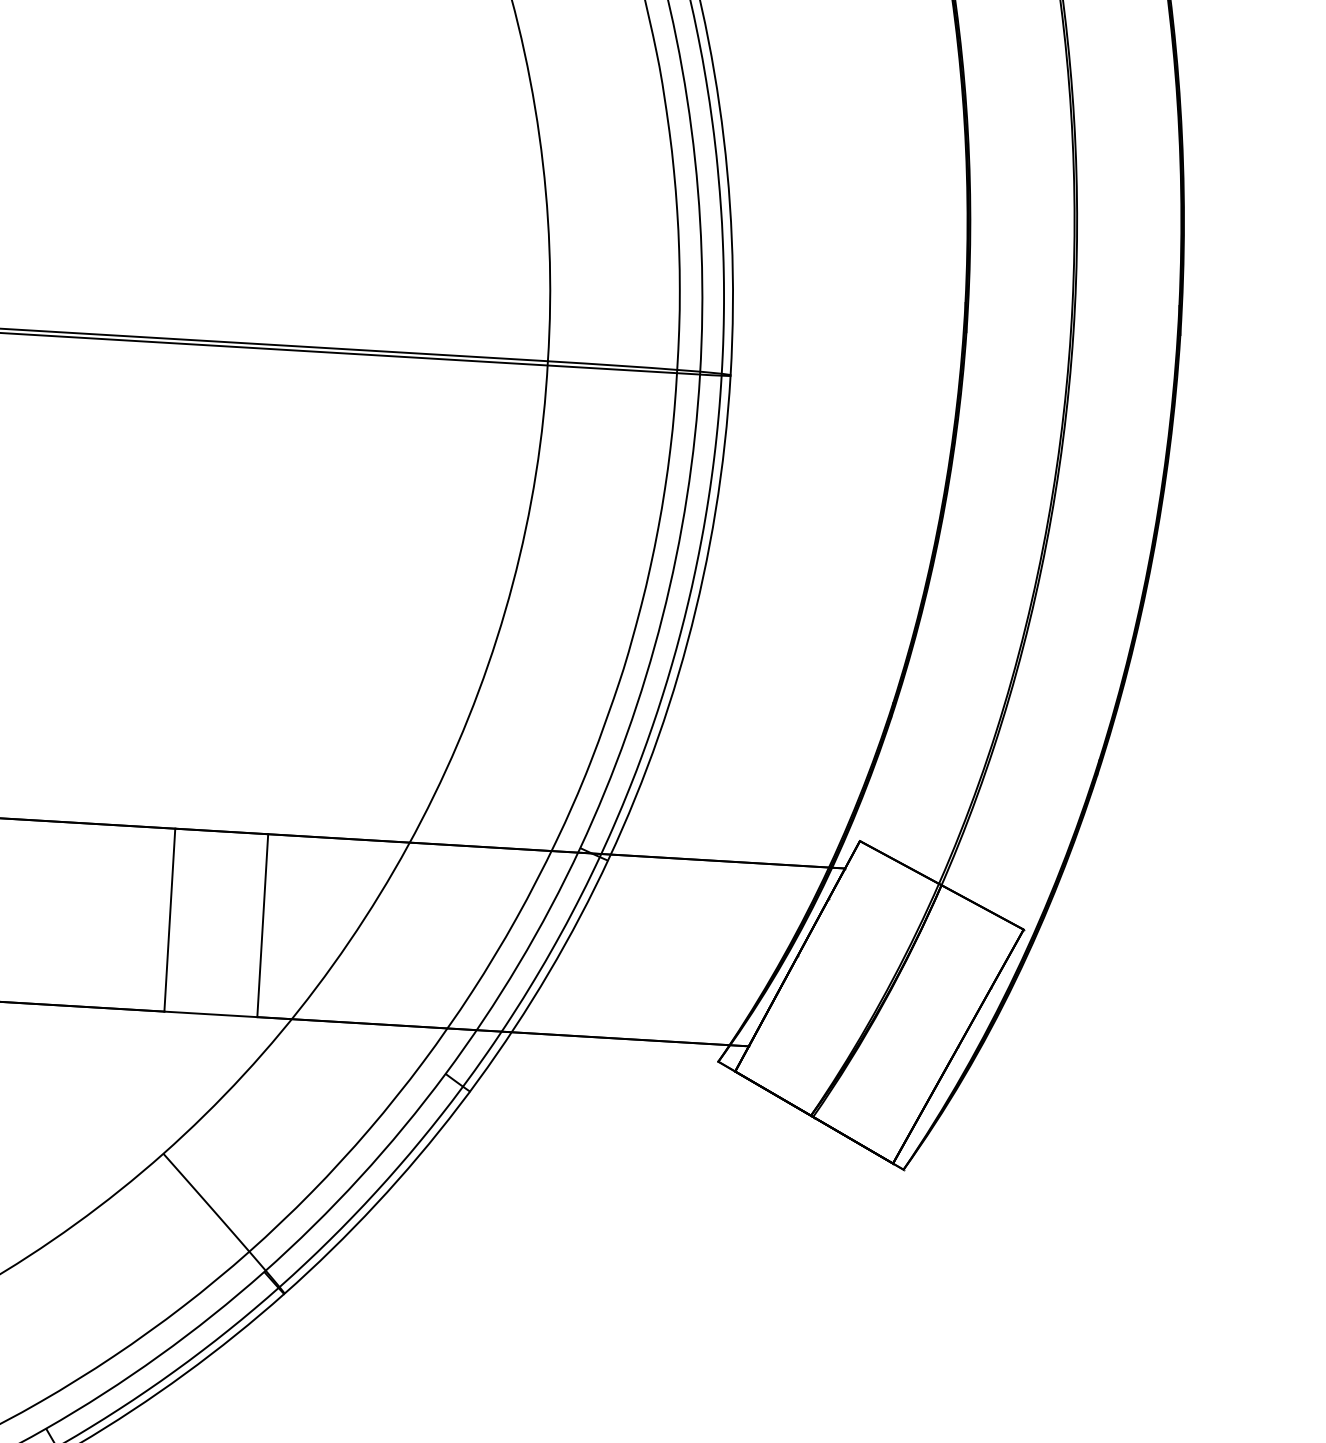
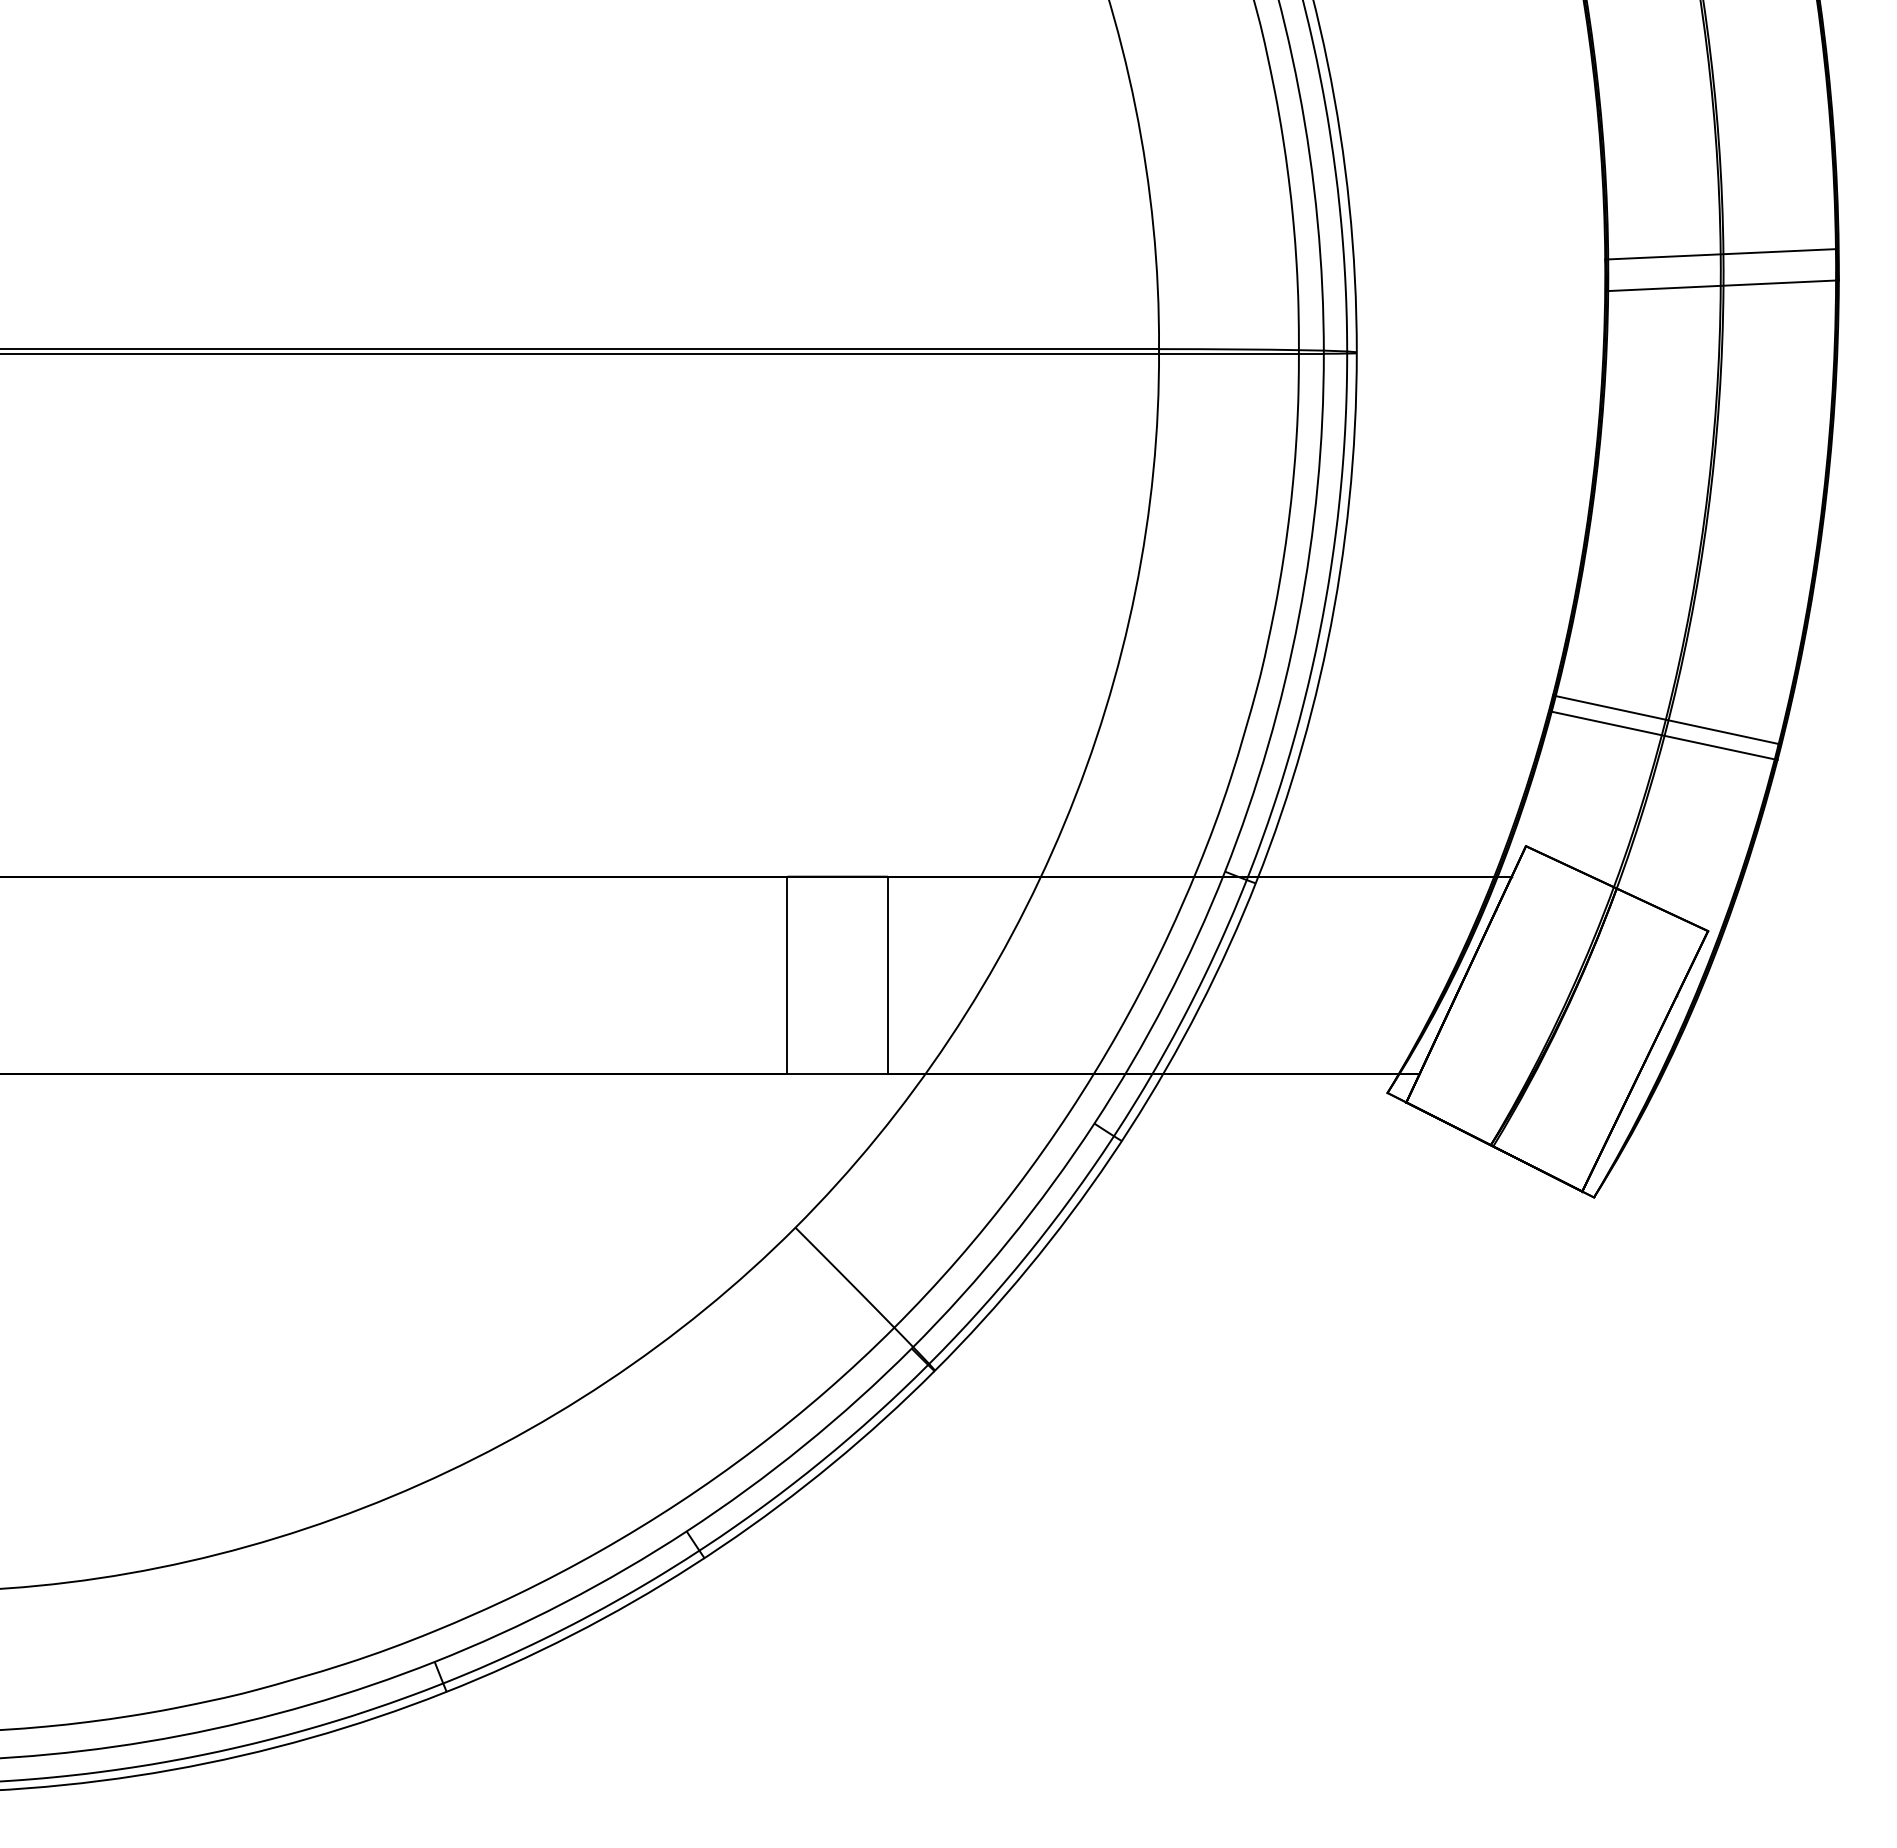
line: (1072, 304) -> (1720, 254), added
line: (1073, 333) -> (1723, 285), added
line: (995, 731) -> (1665, 719), added
line: (994, 746) -> (1664, 735), added

